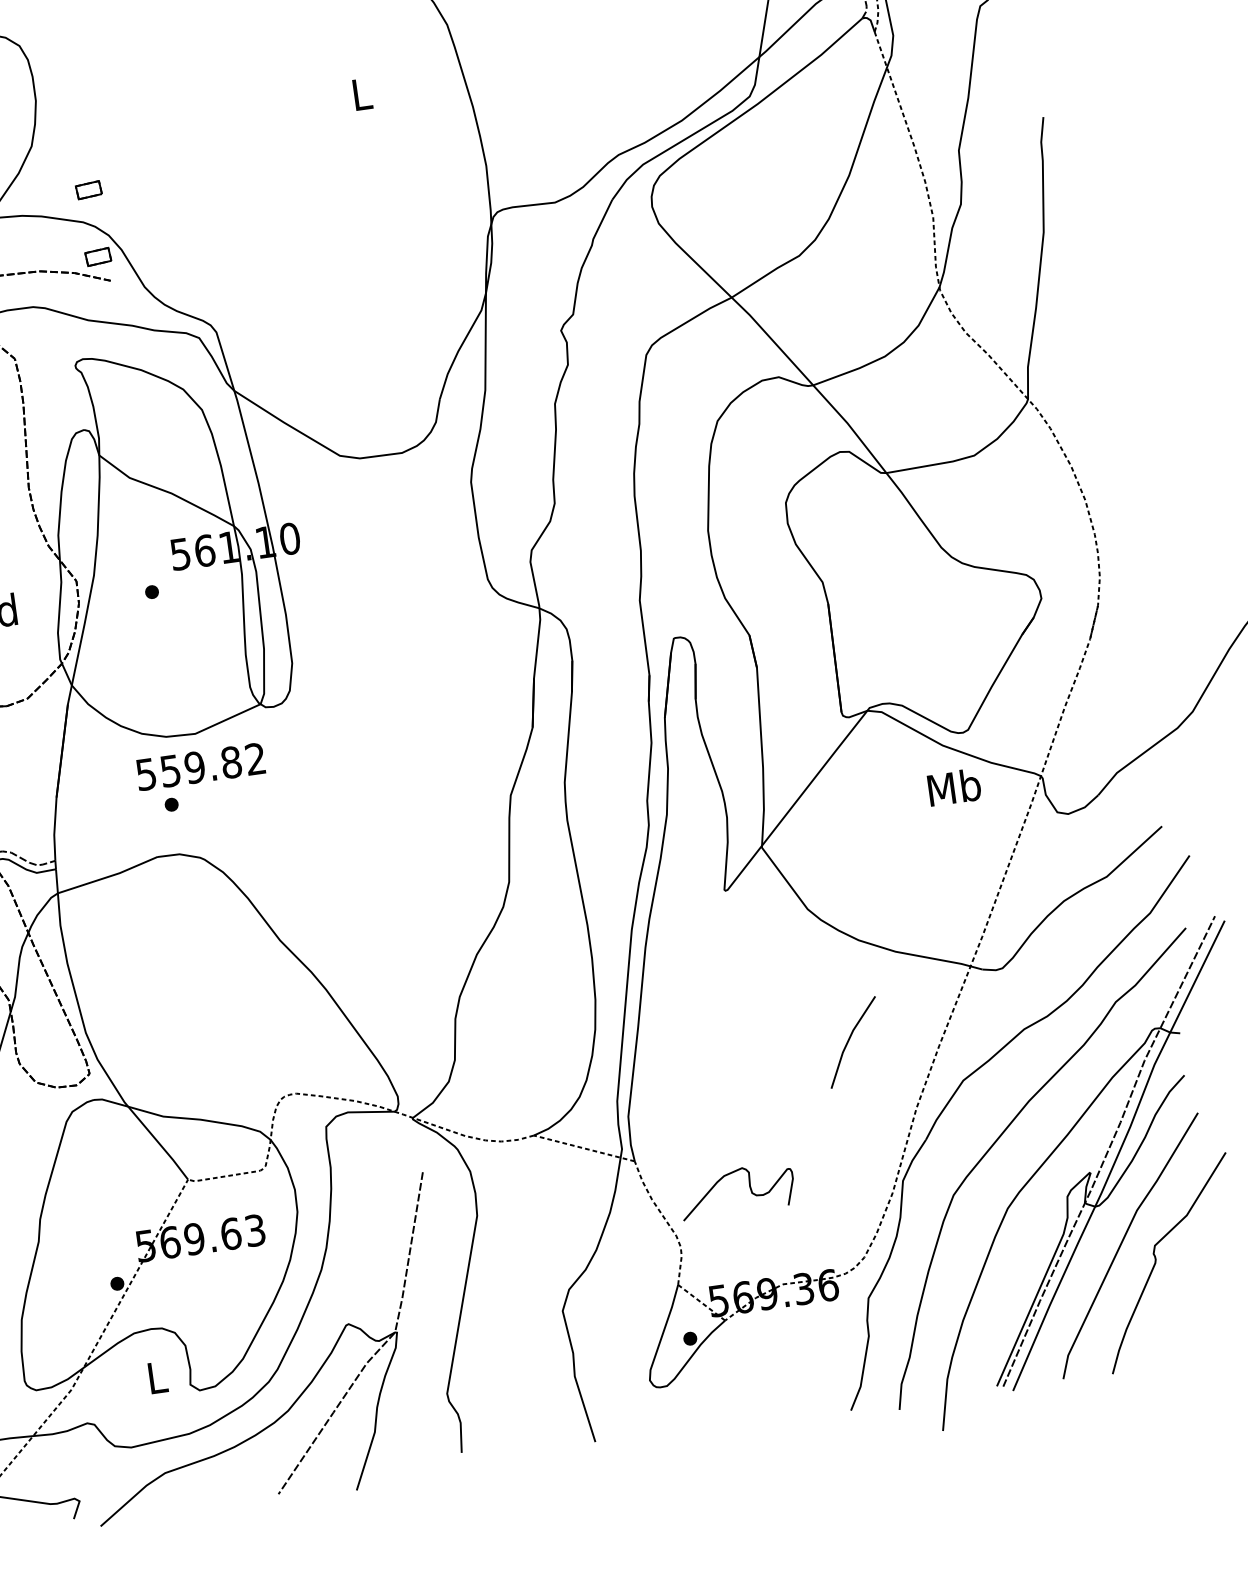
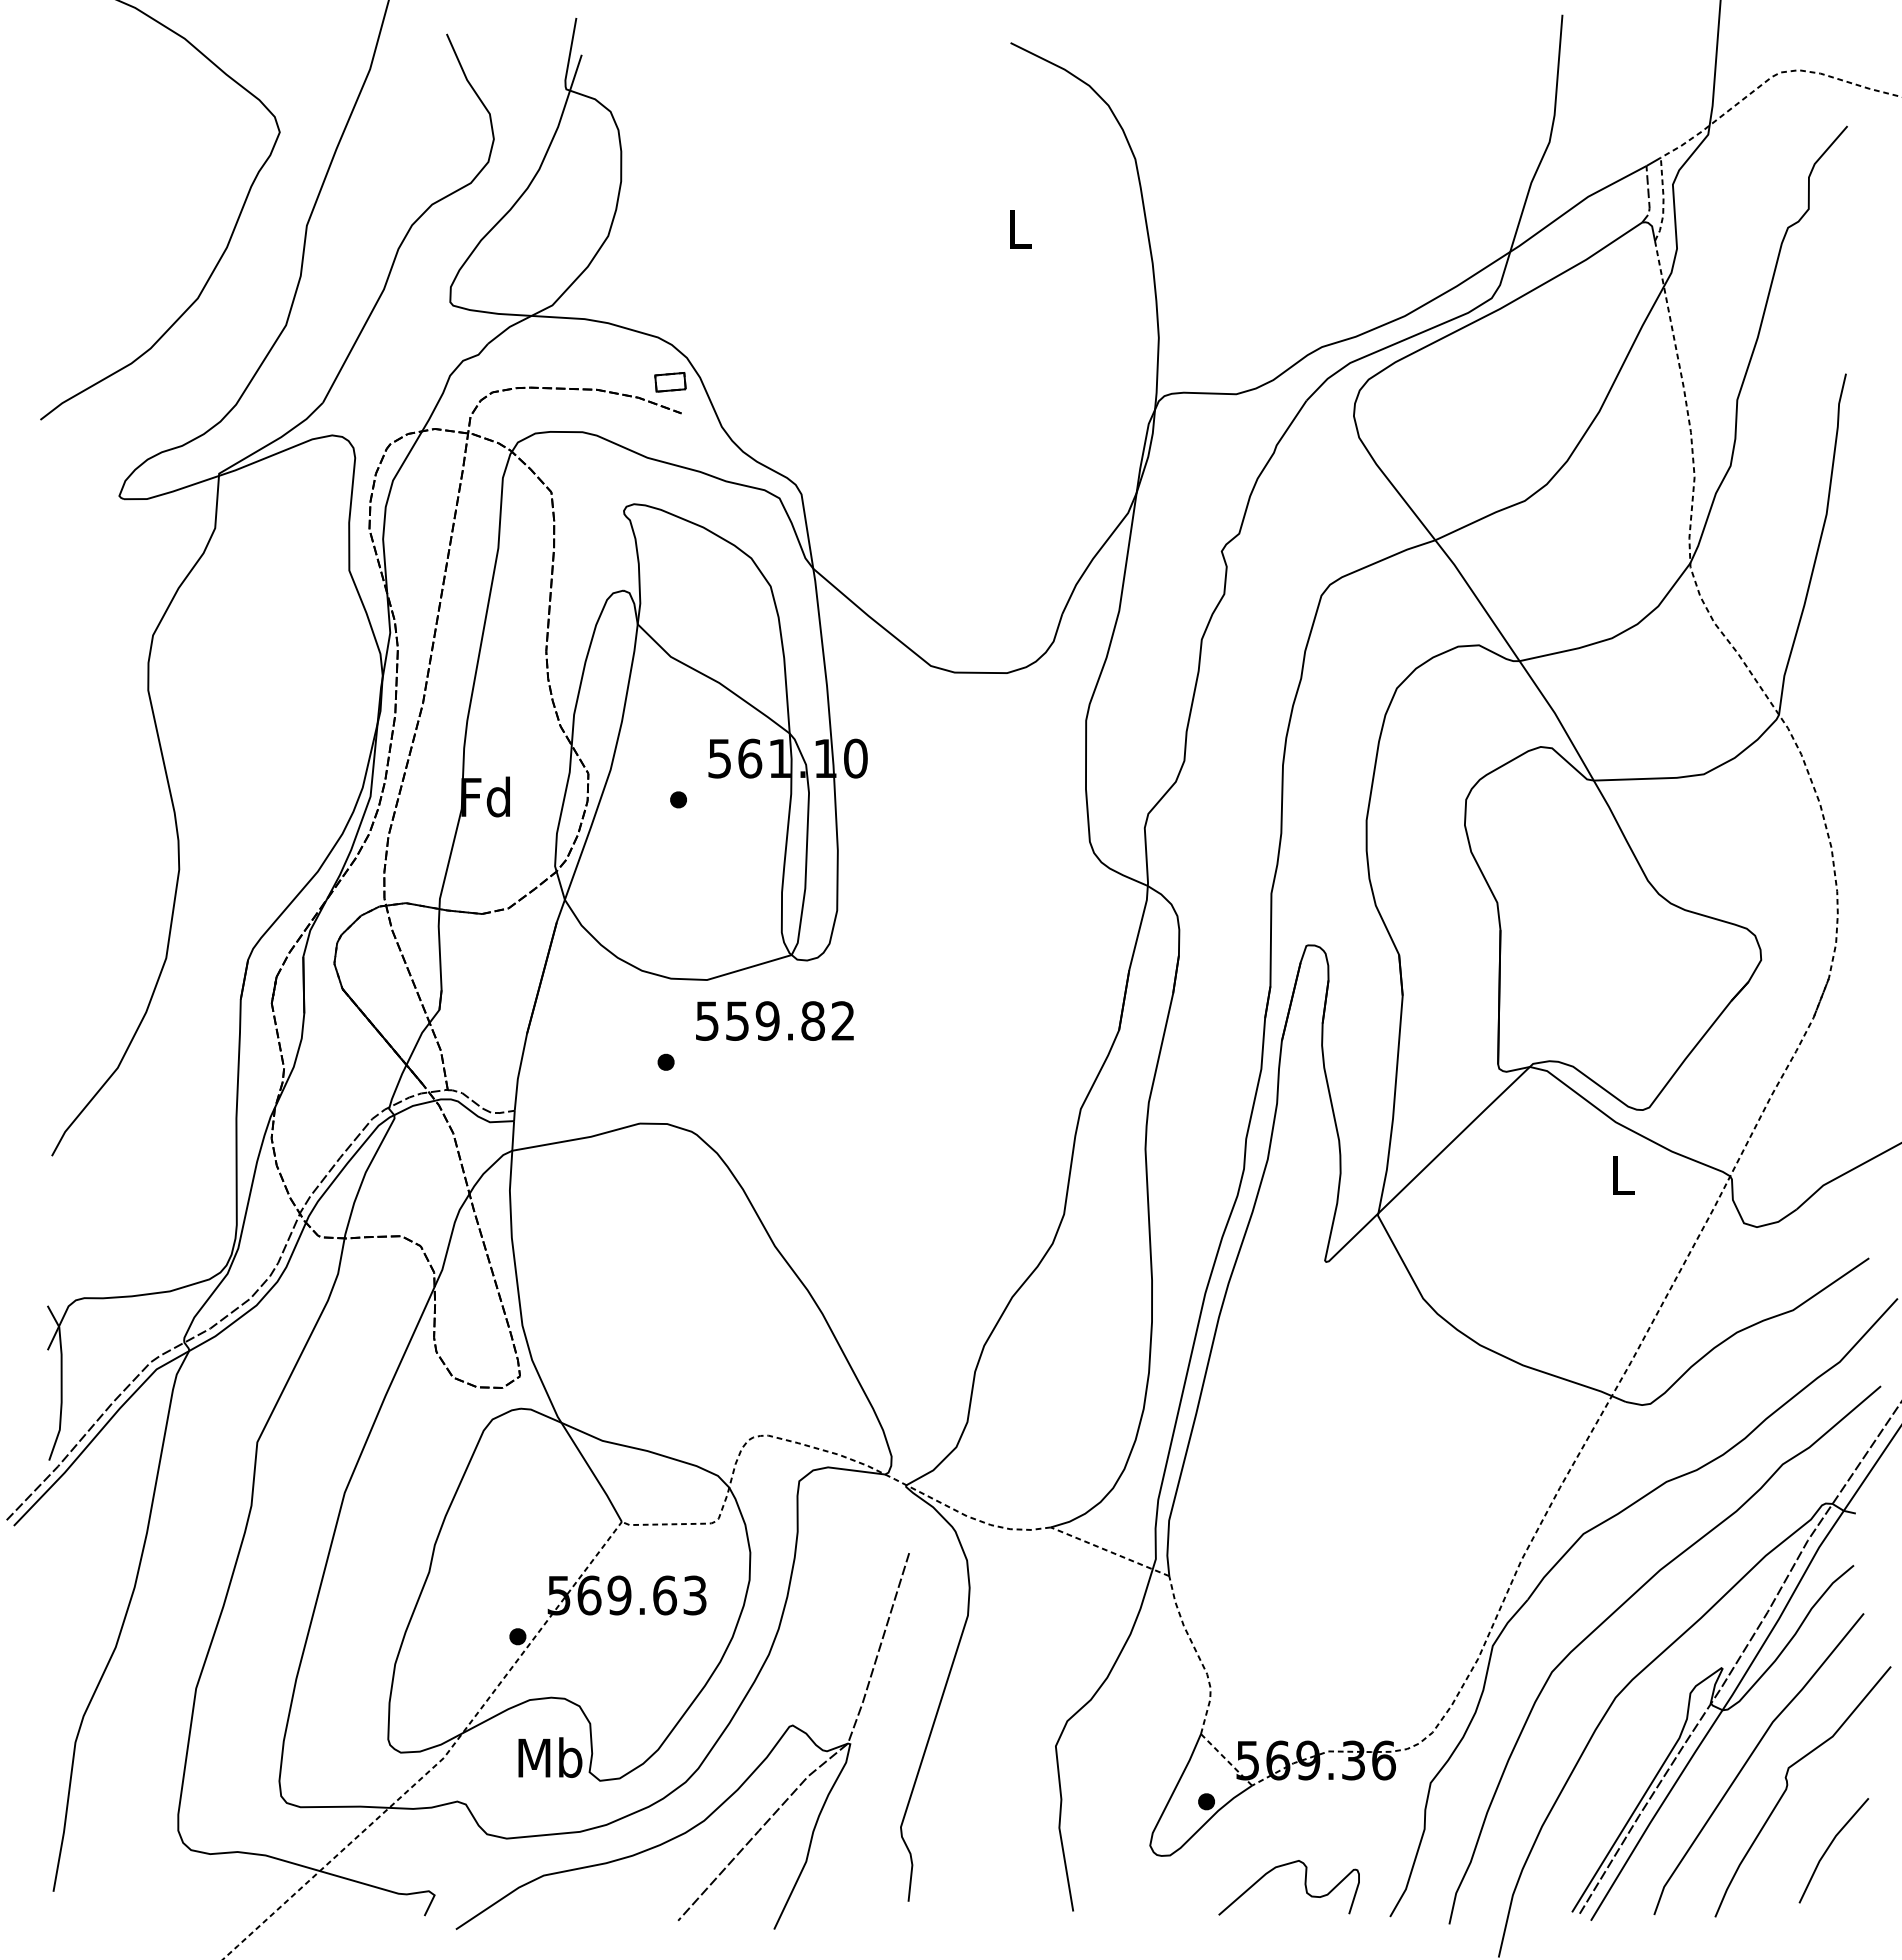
part: (88, 190) -> (670, 299), removed
text: (200, 766) -> (774, 1020), moved
text: (954, 786) -> (1622, 1174), Mb -> L
line: (850, 1039) -> (1830, 1846), moved
curve: (749, 1187) -> (1304, 1885), moved
text: (157, 1377) -> (550, 1757), L -> Mb

